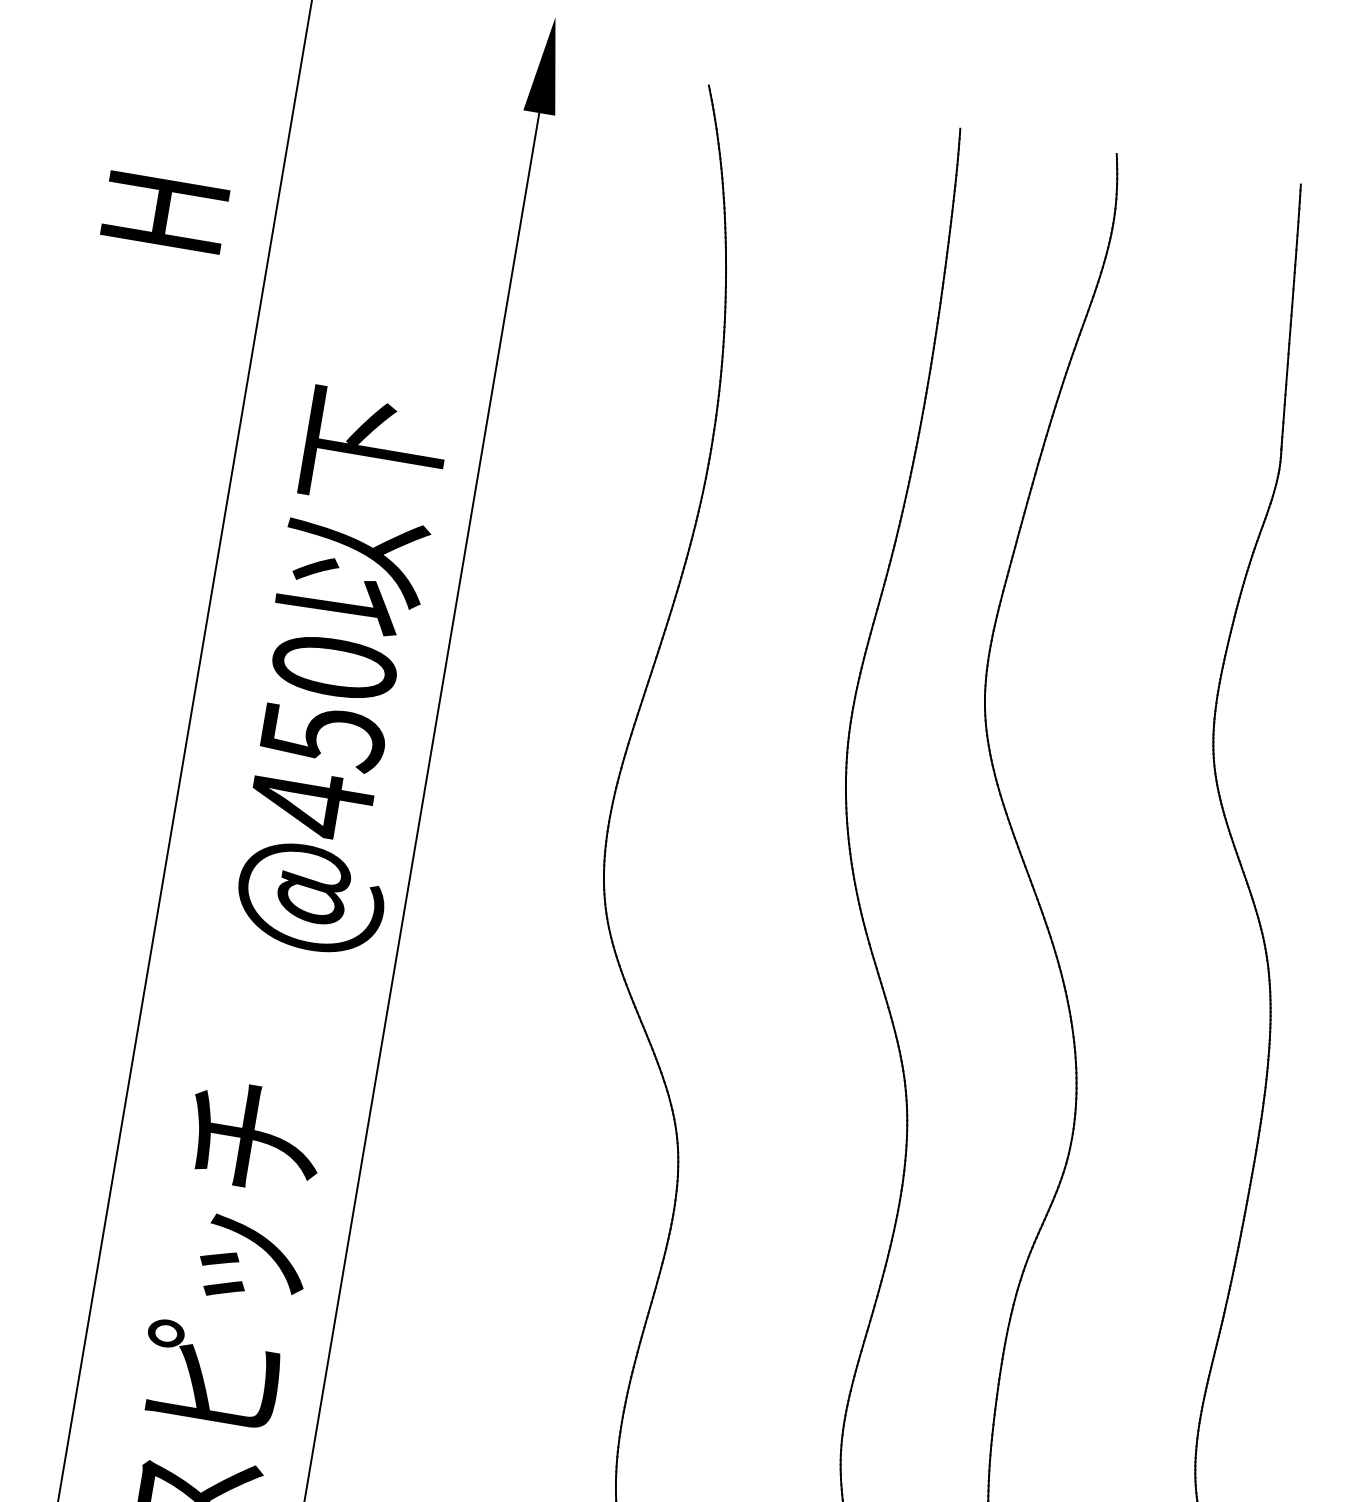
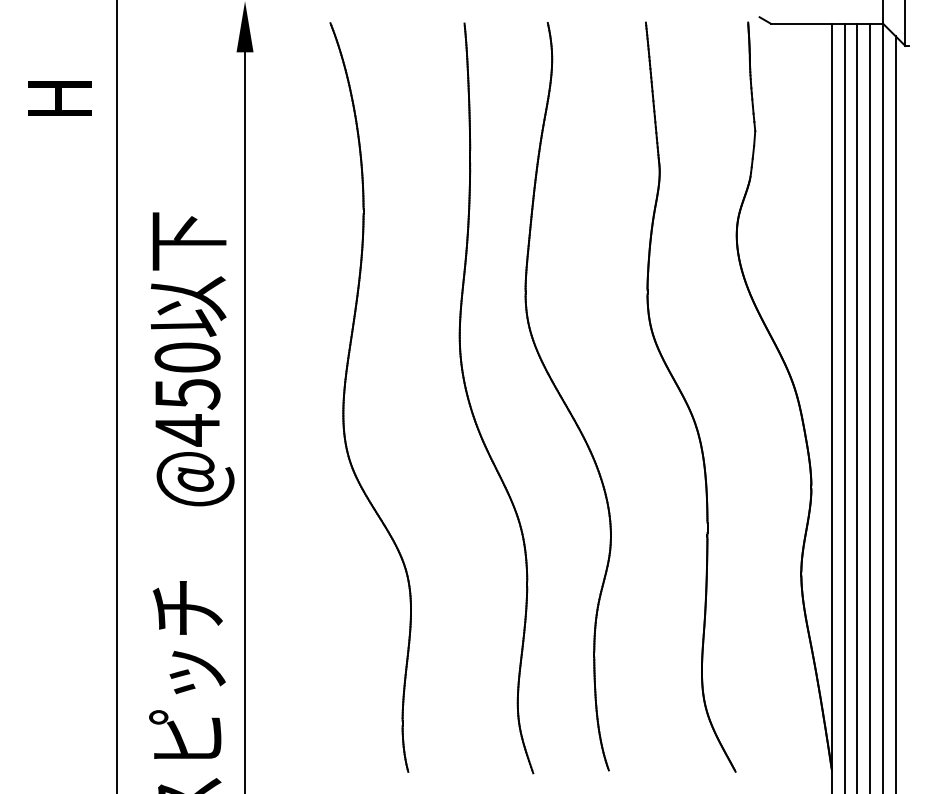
text: (164, 212) -> (59, 98), moved

